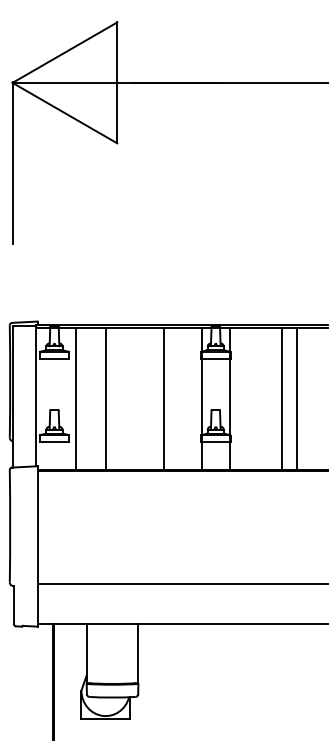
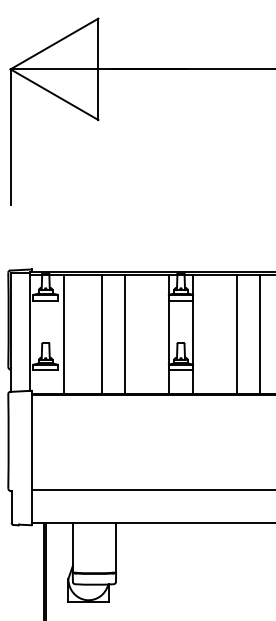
line: (105, 397) -> (101, 333), moved
line: (163, 397) -> (125, 333), moved
line: (297, 397) -> (260, 333), moved

